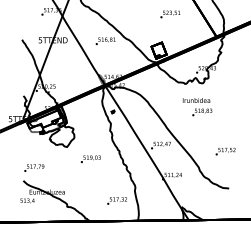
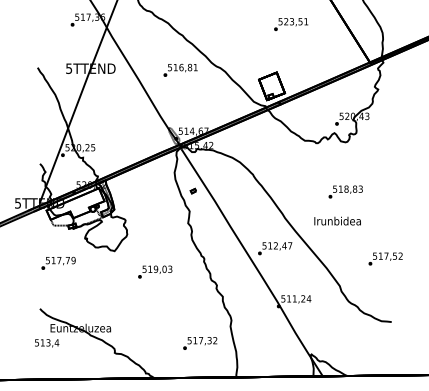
text: (196, 100) -> (337, 221), moved
text: (34, 167) -> (58, 262), moved

